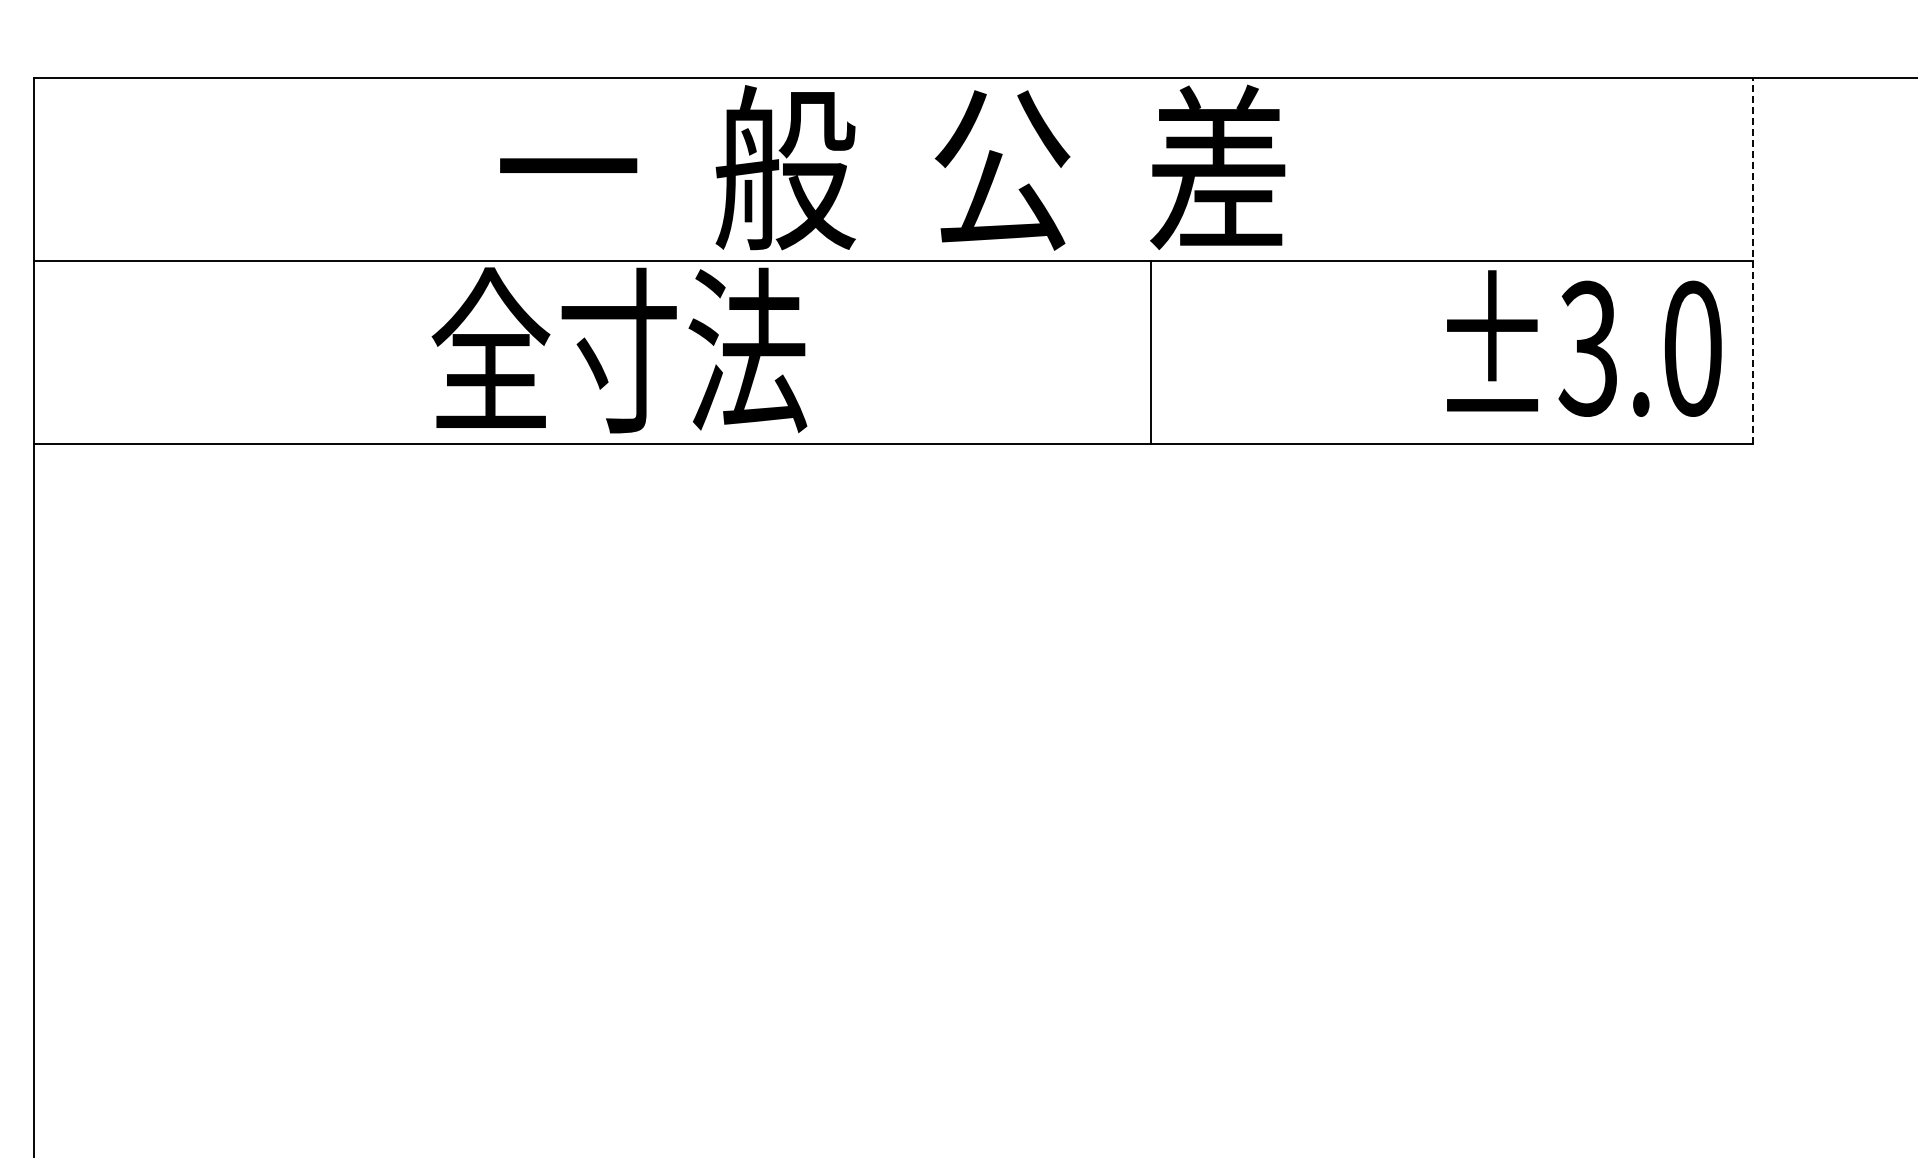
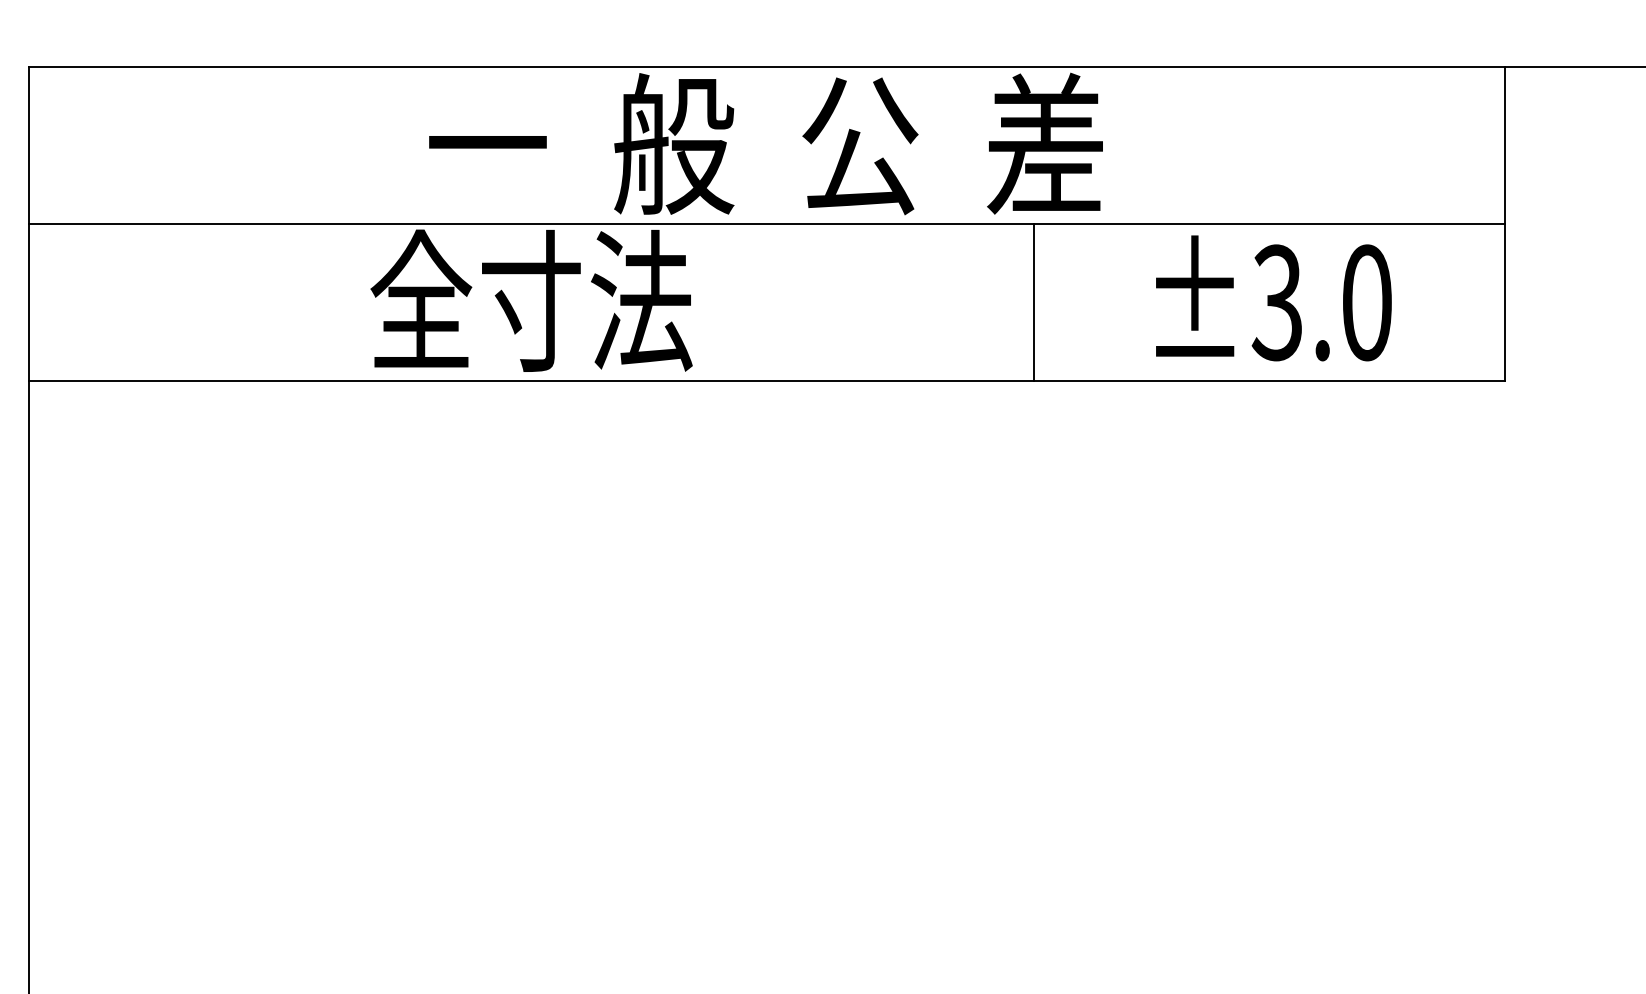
line: (1753, 261) -> (1504, 224), dashed -> solid
text: (1584, 343) -> (1274, 298), moved
line: (1150, 352) -> (1033, 302), moved

